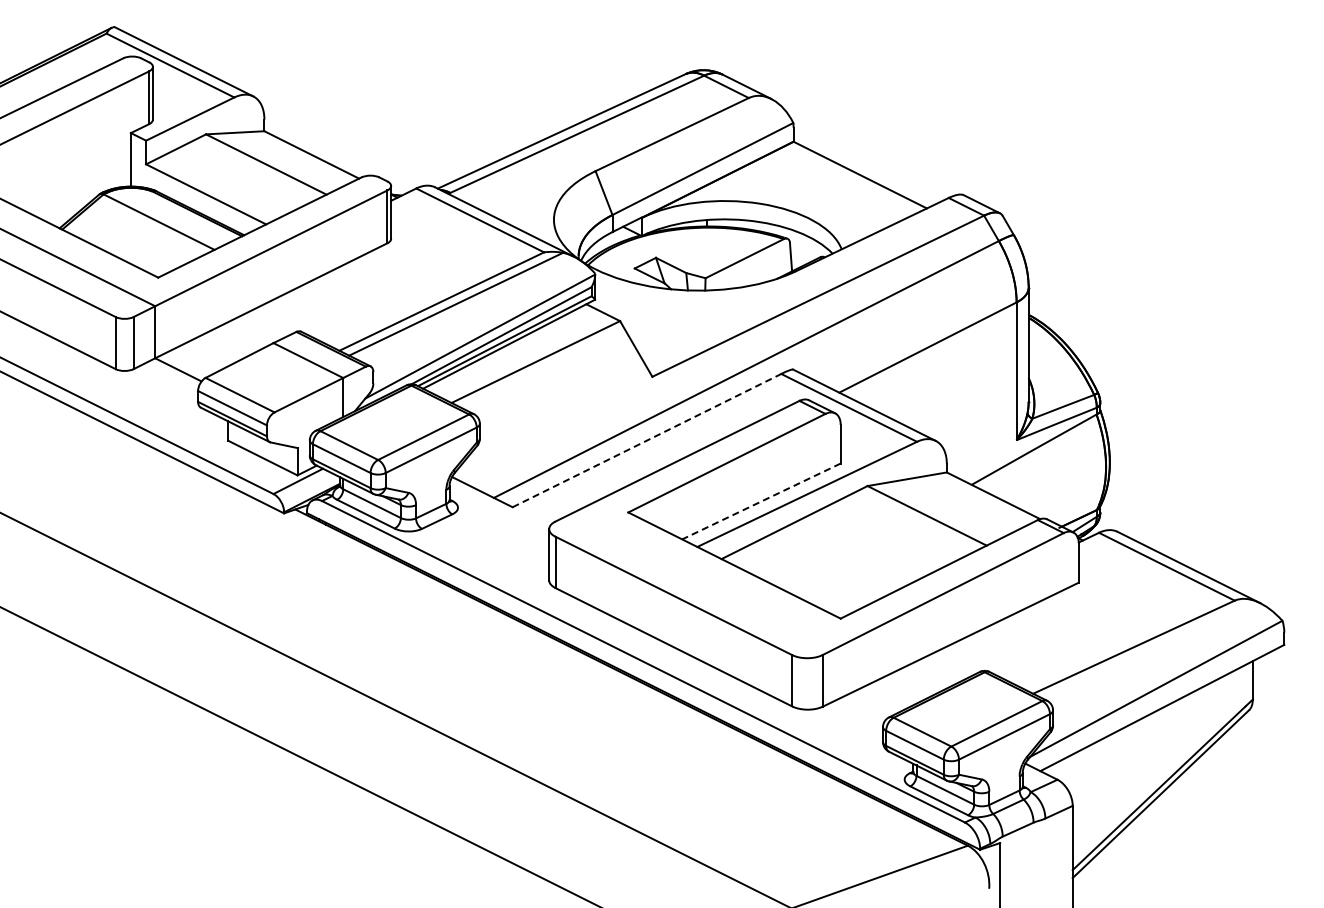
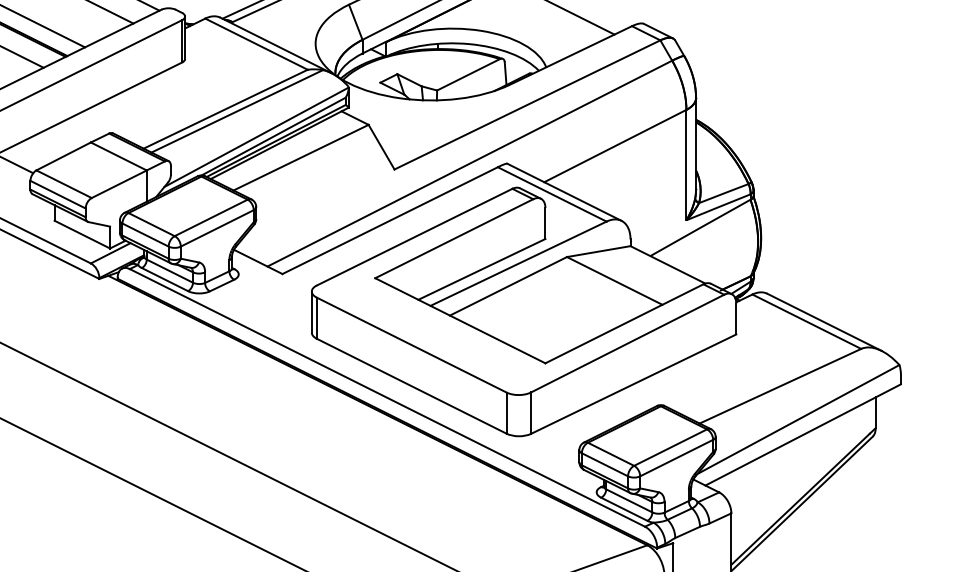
line: (646, 440) -> (389, 220), dashed -> solid
line: (761, 501) -> (481, 269), dashed -> solid

